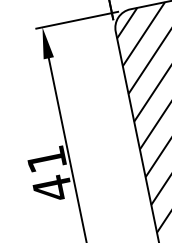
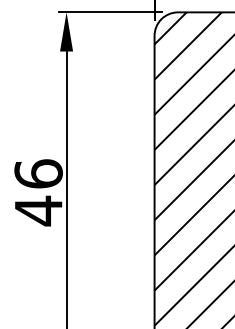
text: (46, 159) -> (38, 173), 41 -> 46

